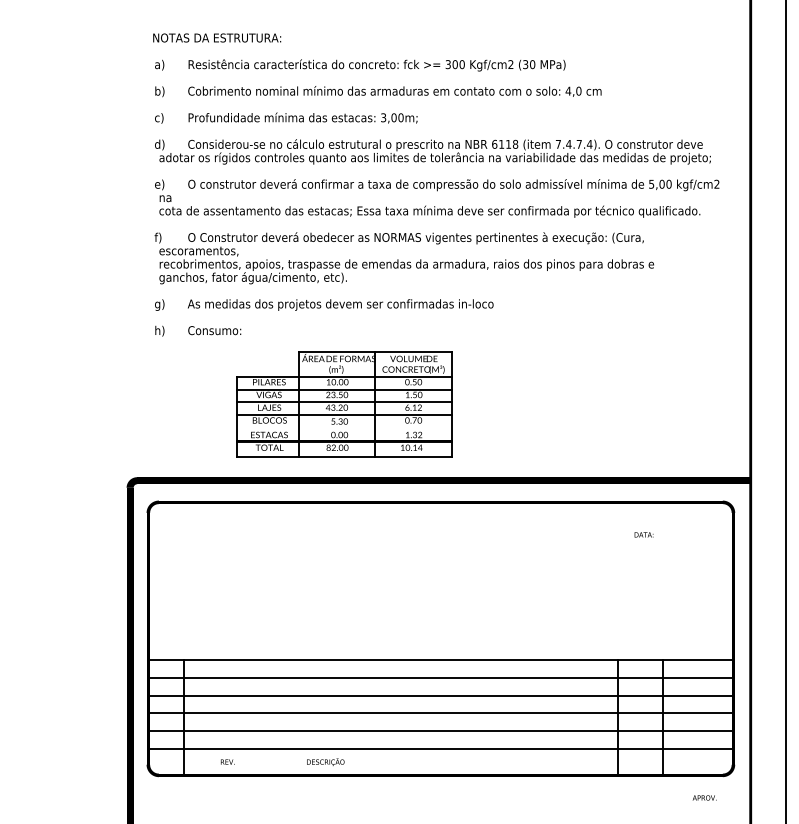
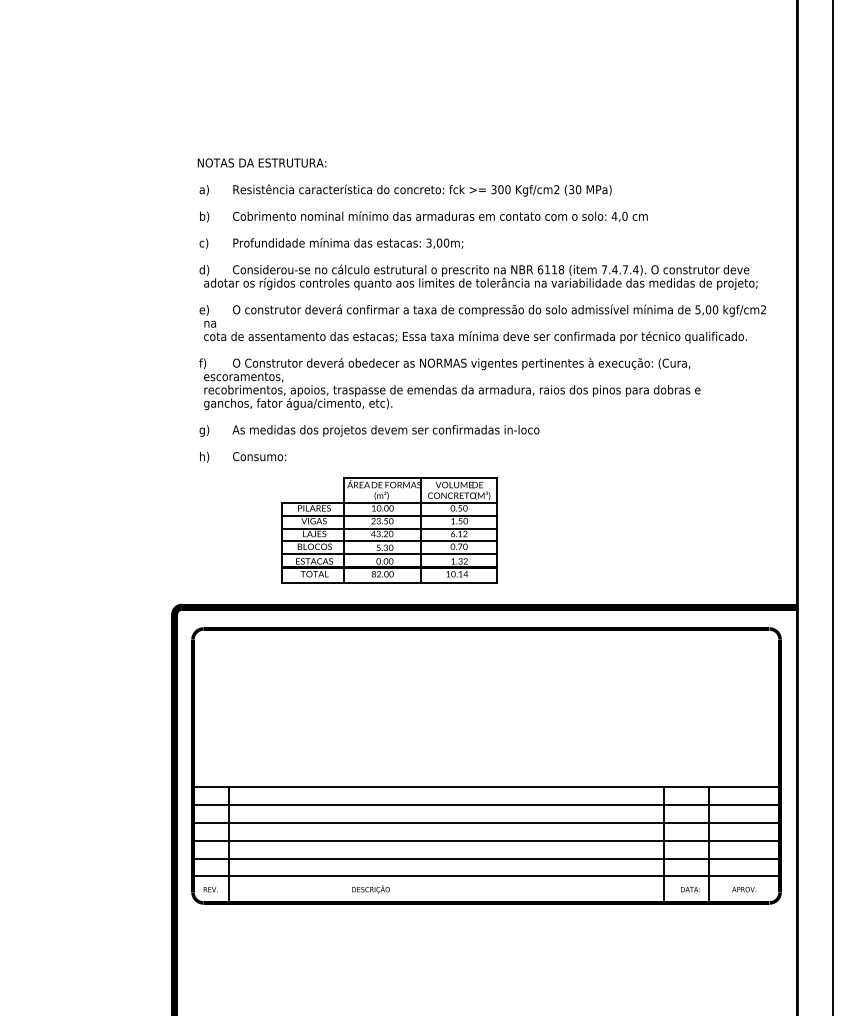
line: (344, 428) -> (389, 554), added
text: (644, 534) -> (690, 889), moved
text: (227, 761) -> (210, 889), moved
text: (704, 797) -> (744, 889), moved

